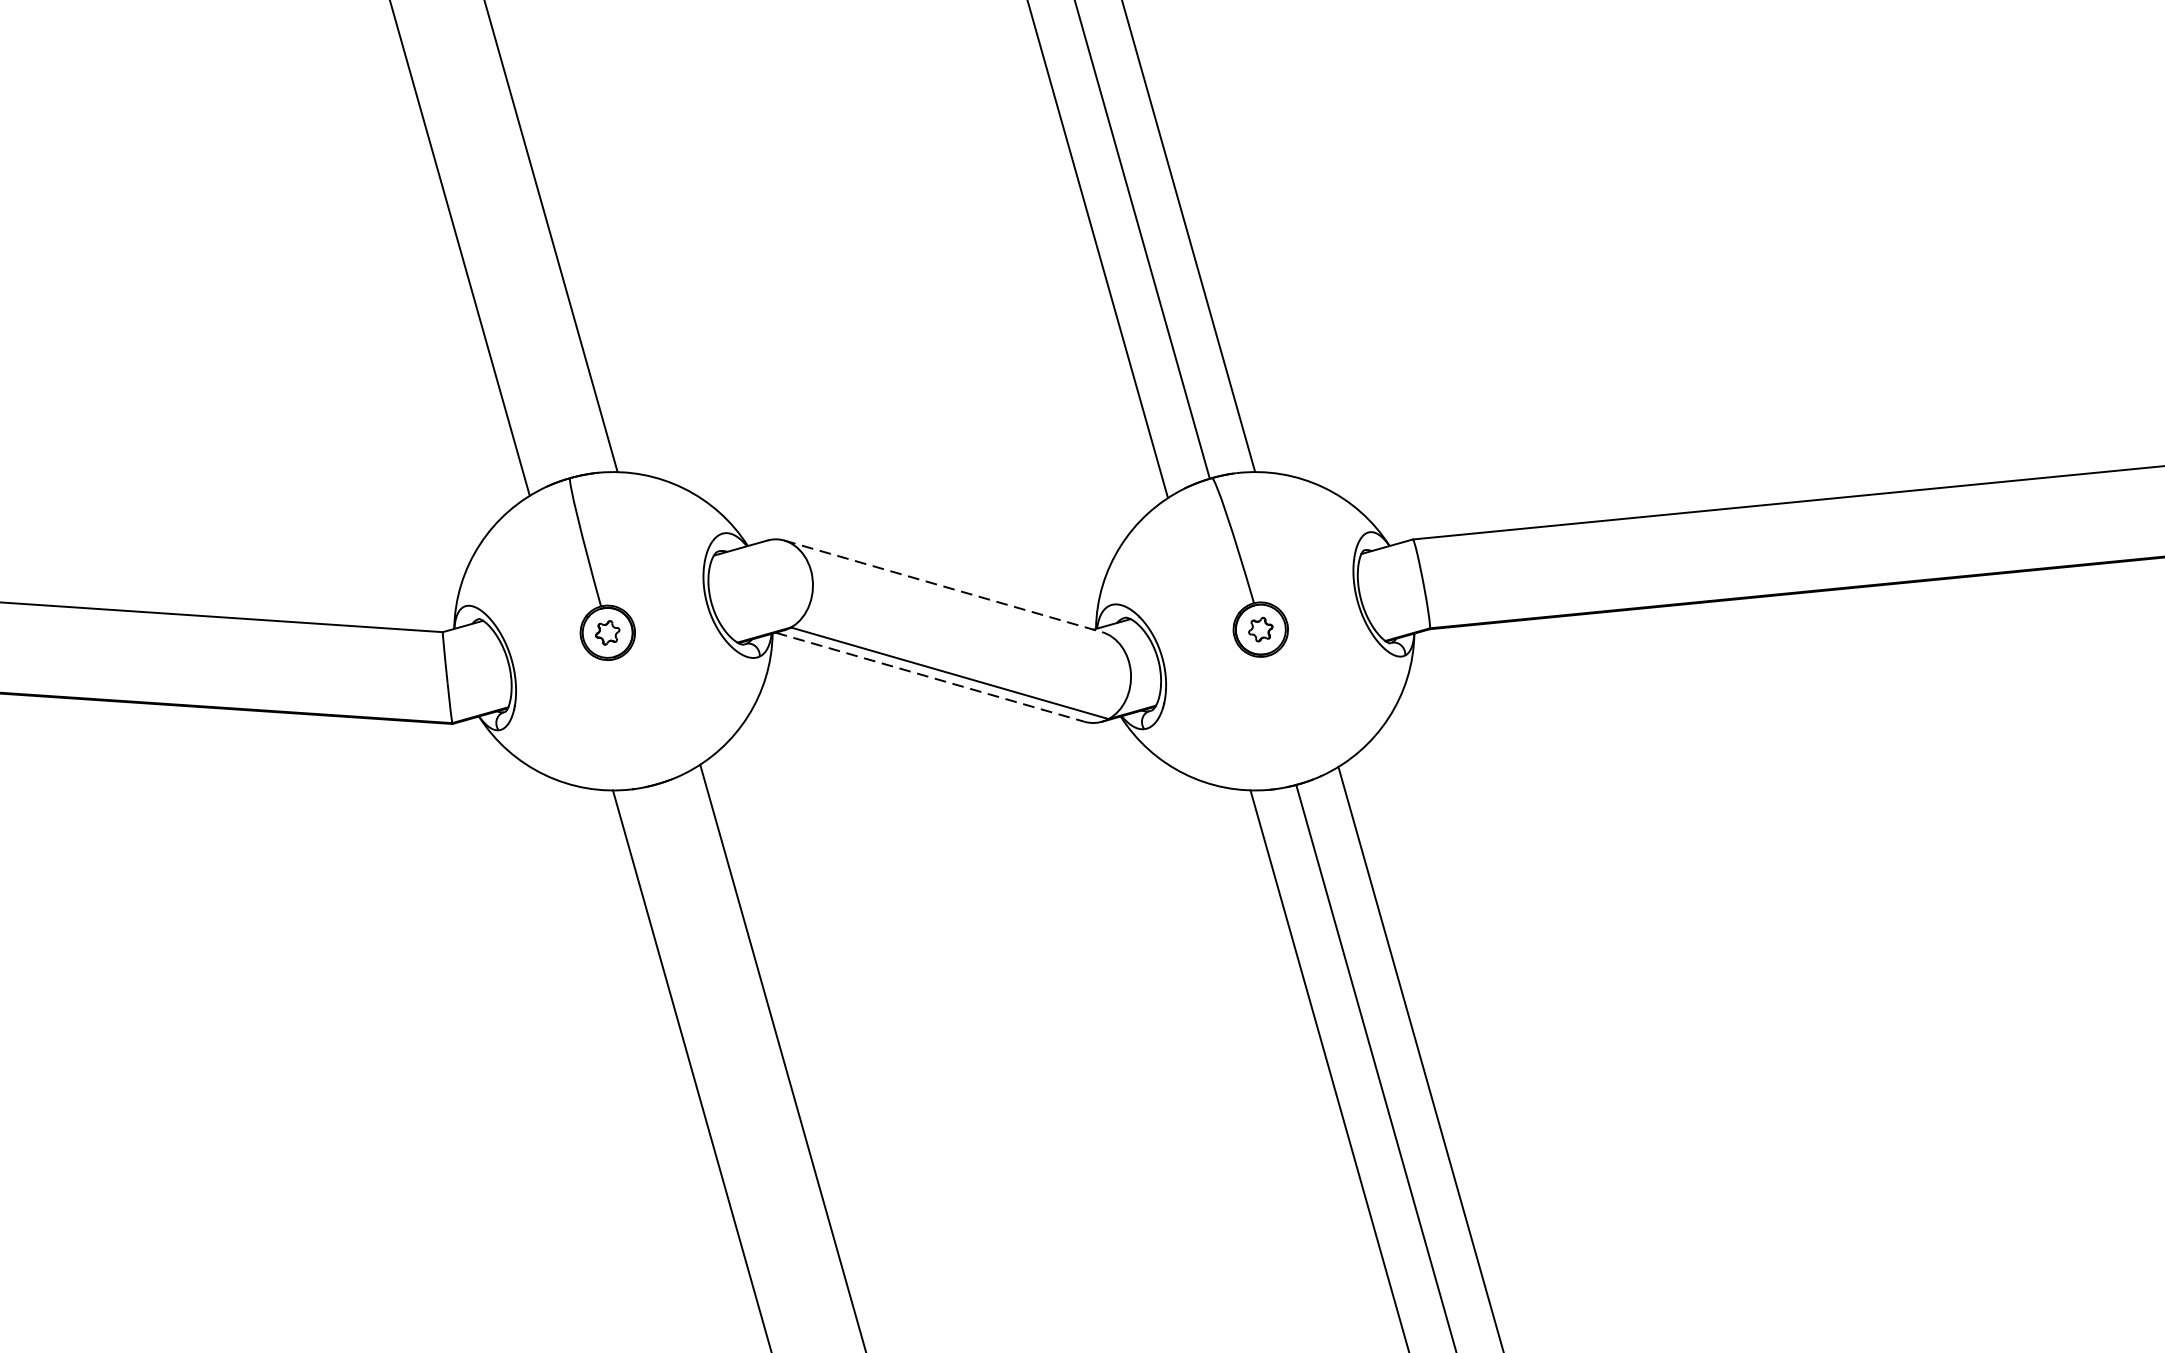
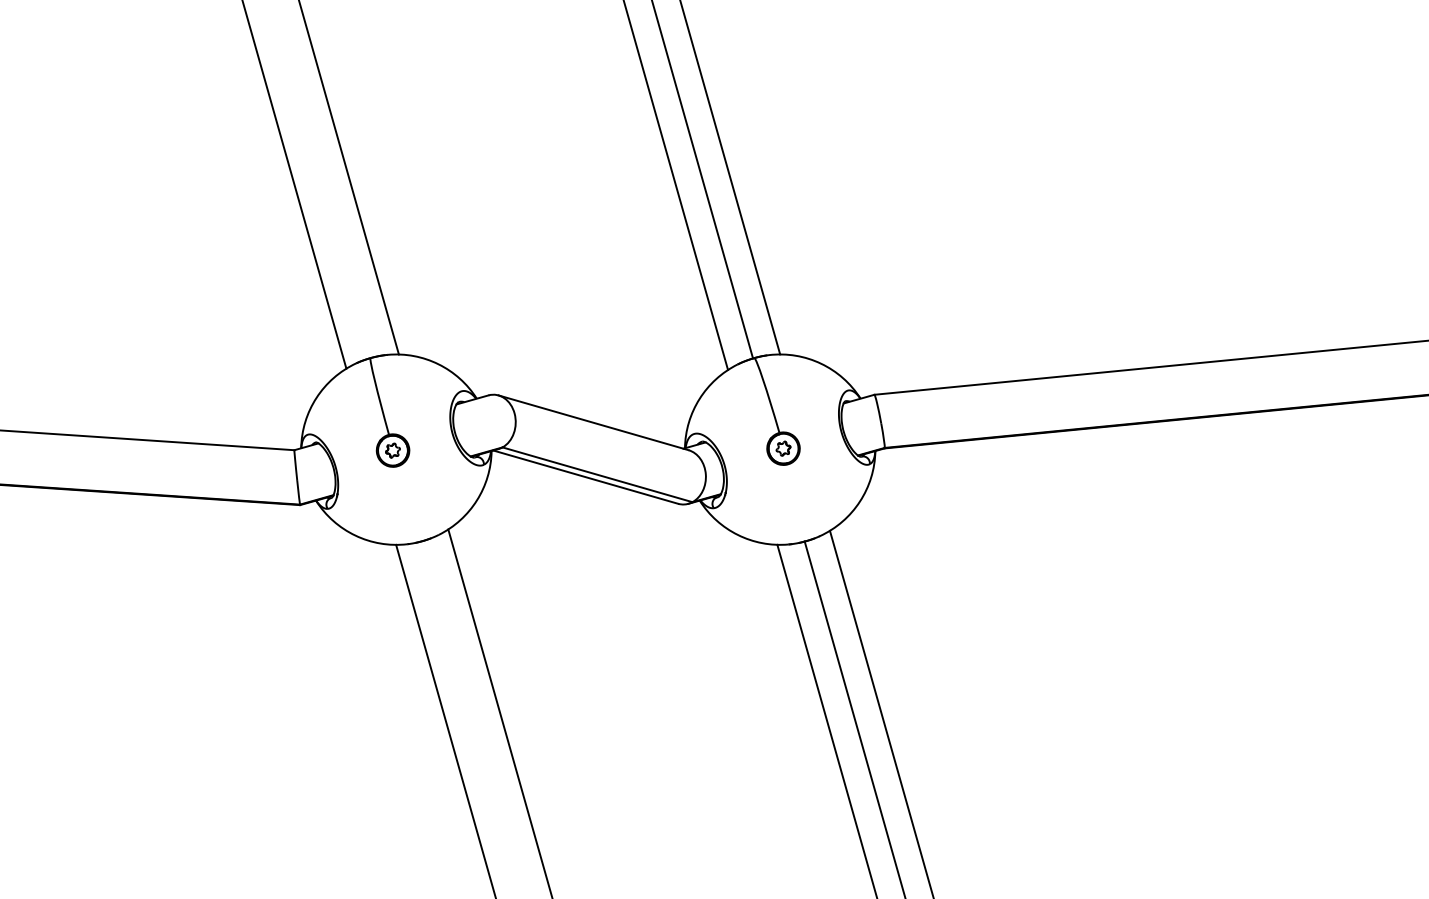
line: (943, 585) -> (593, 422), dashed -> solid
line: (931, 677) -> (586, 477), dashed -> solid

